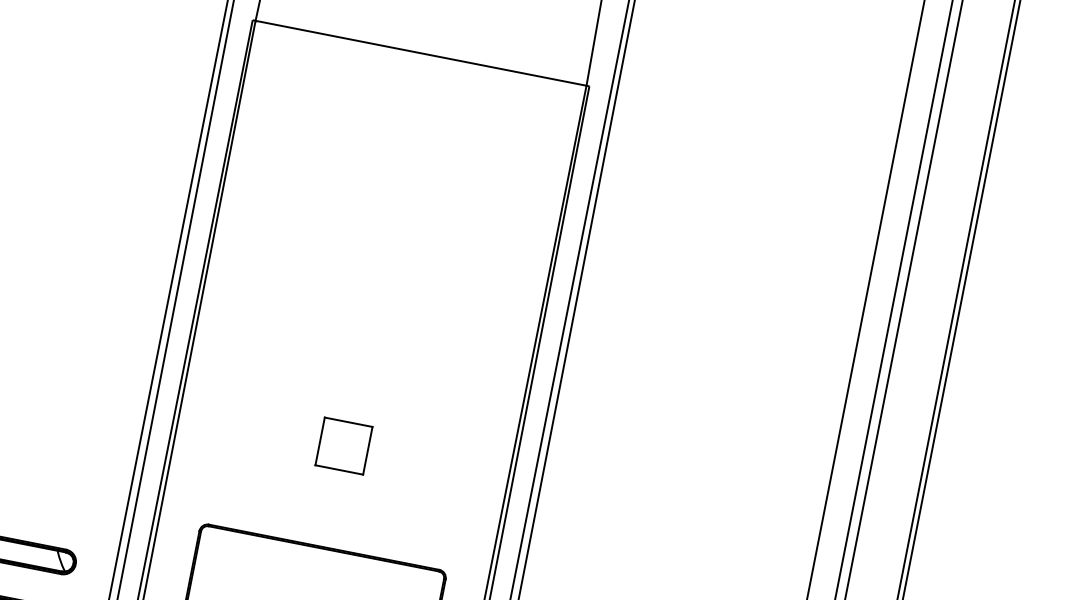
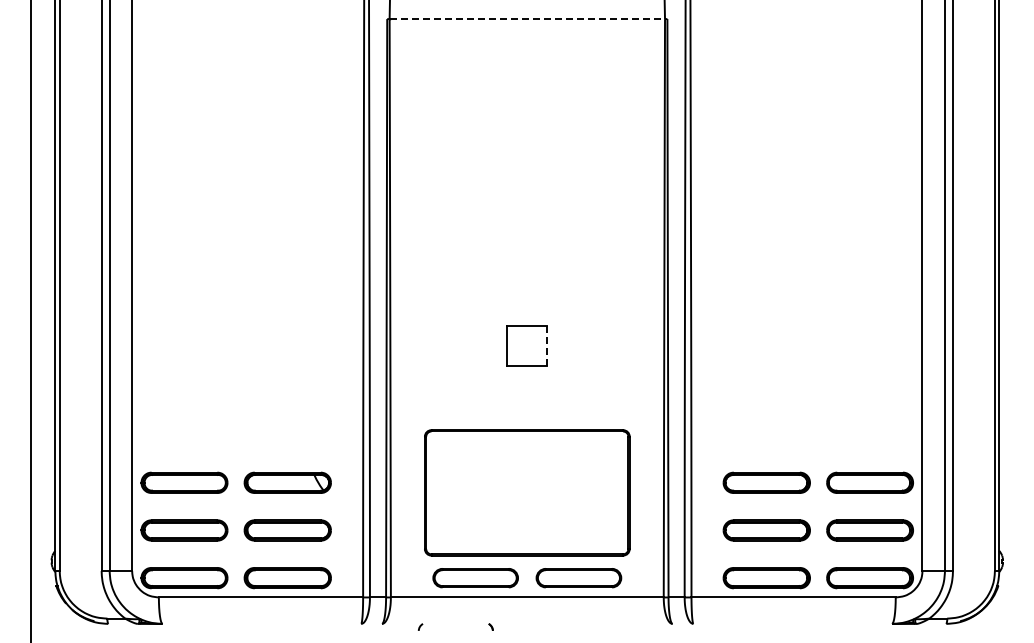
line: (421, 53) -> (527, 19), solid -> dashed
line: (368, 450) -> (547, 345), solid -> dashed

